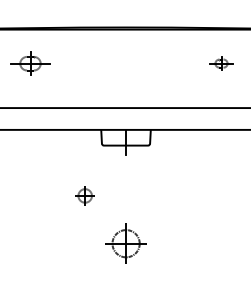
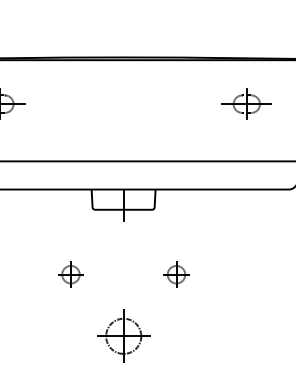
part: (221, 63) -> (246, 103), size x1.67
part: (166, 195) -> (175, 274), added

